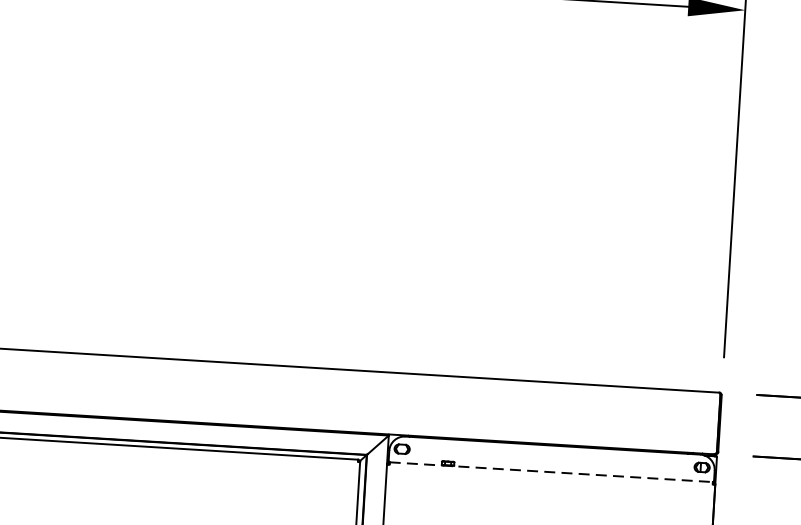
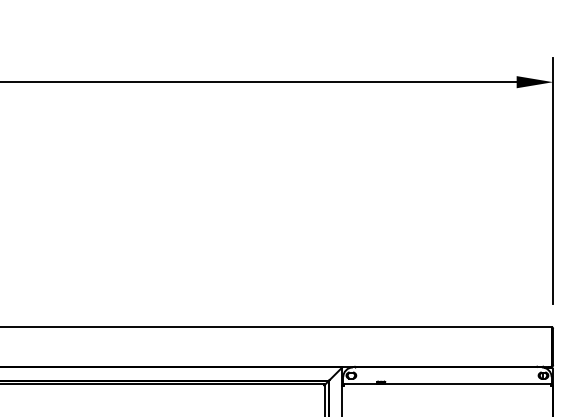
line: (551, 472) -> (447, 384), dashed -> solid

